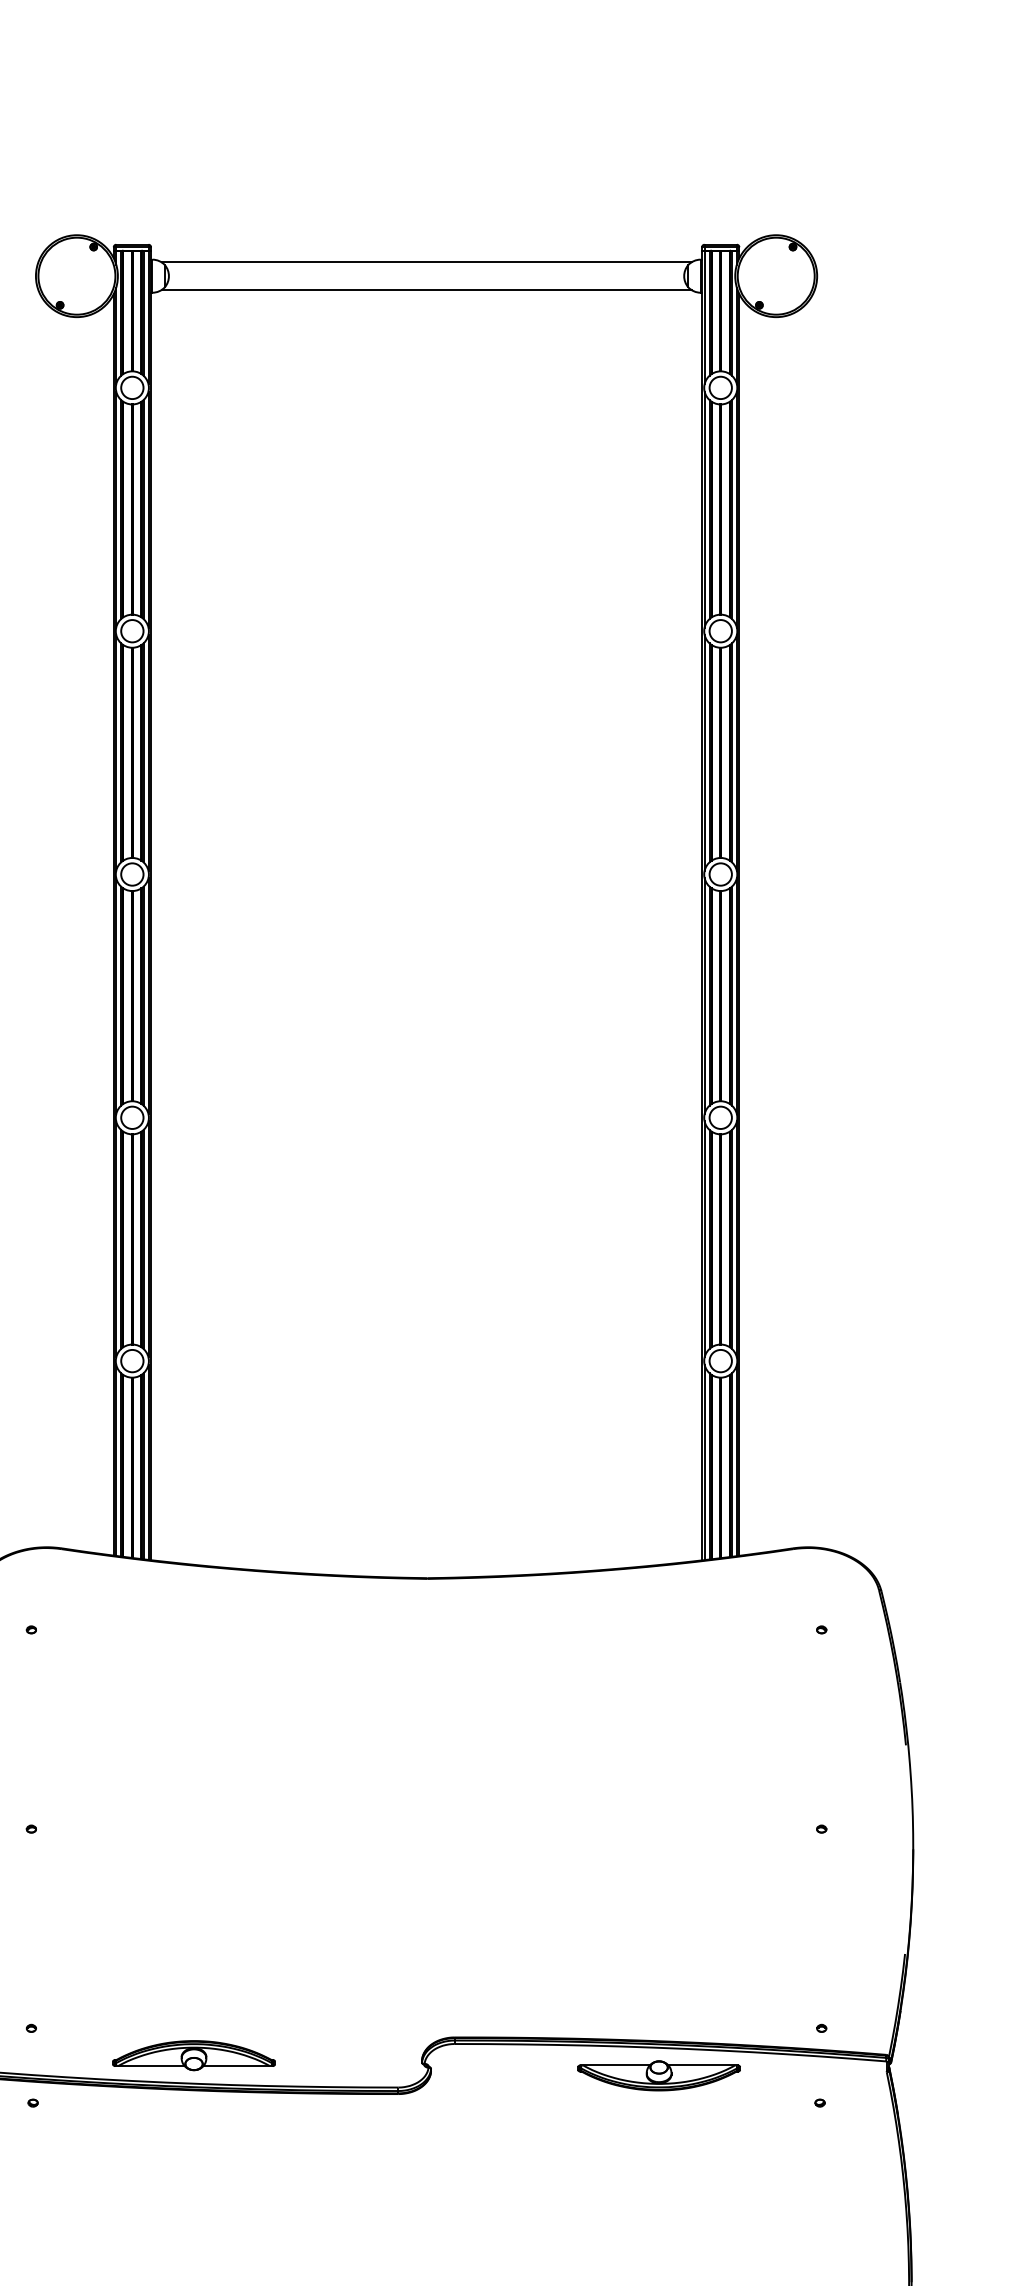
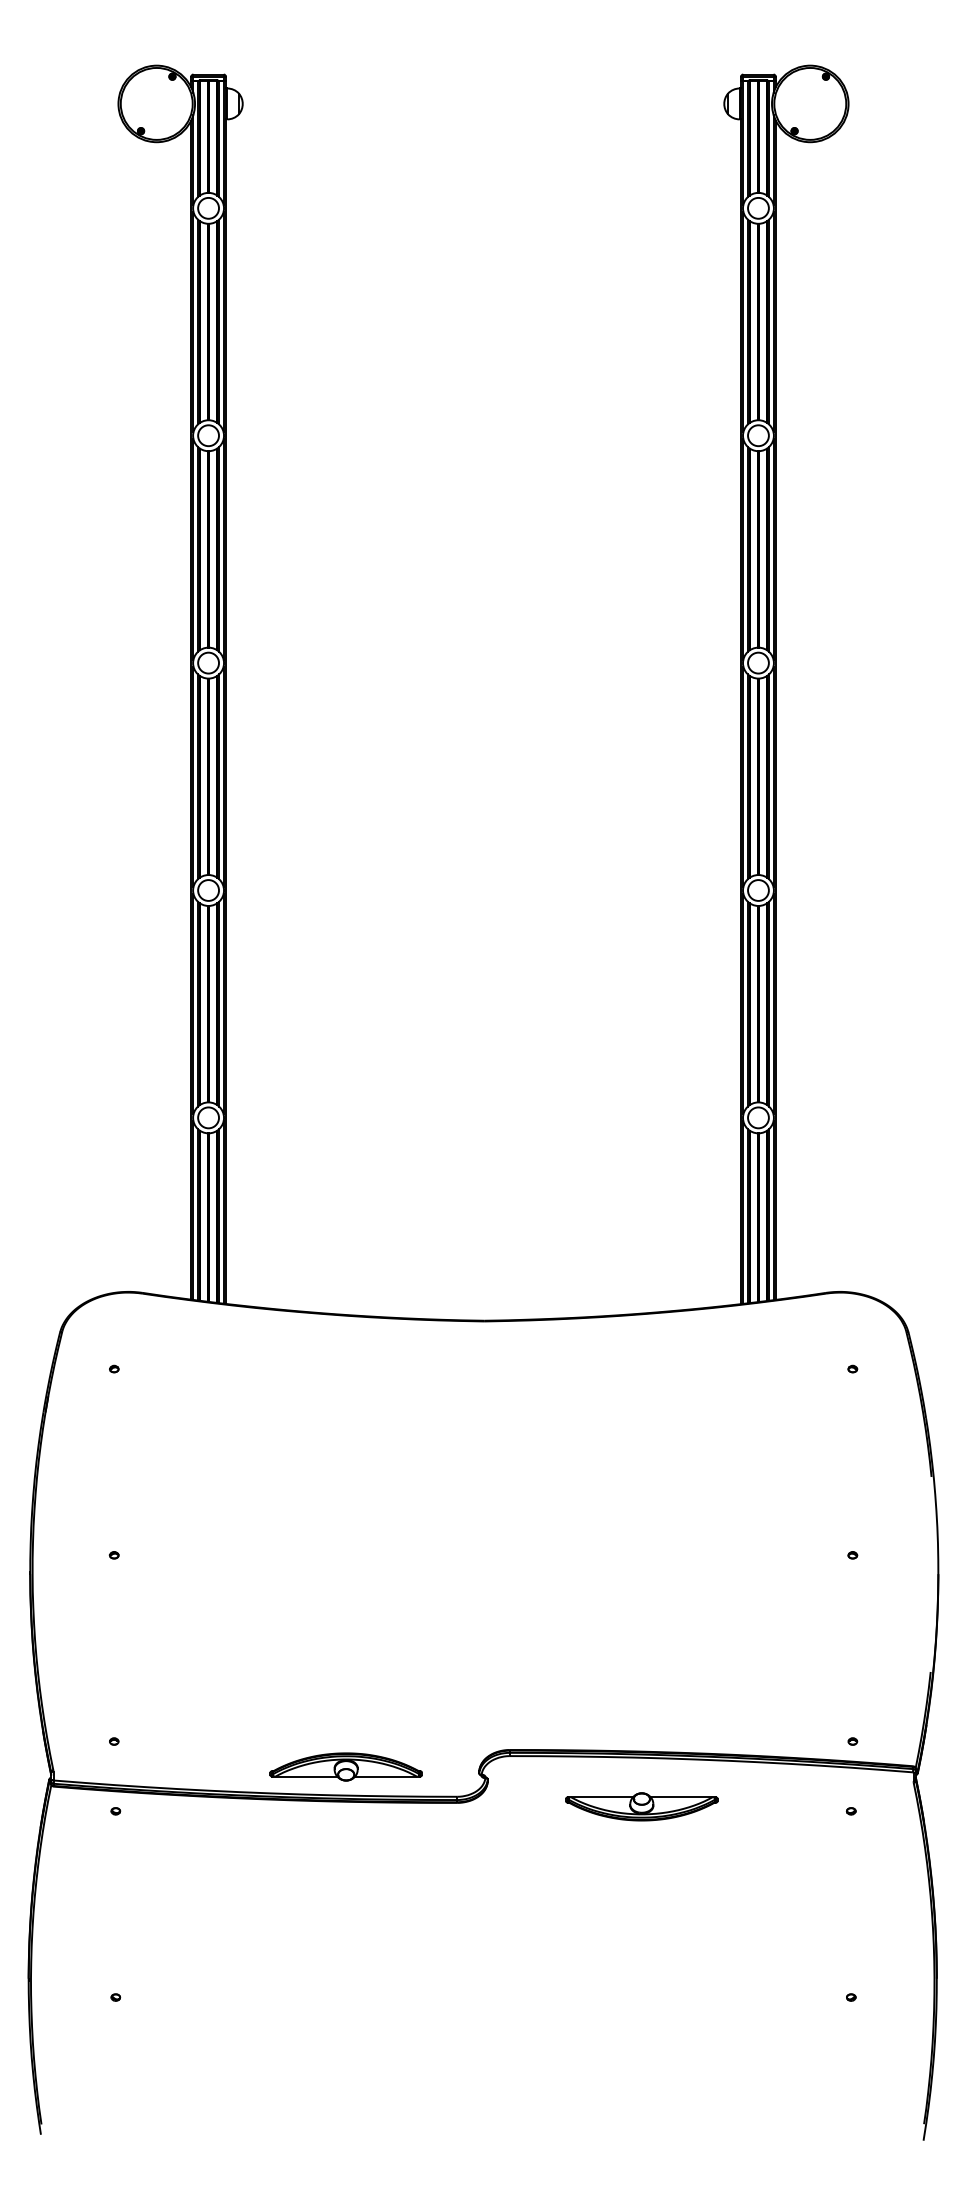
line: (426, 261) -> (483, 90), removed
line: (426, 290) -> (483, 117), removed
part: (193, 2055) -> (345, 1766), moved
part: (658, 2075) -> (641, 1806), moved

